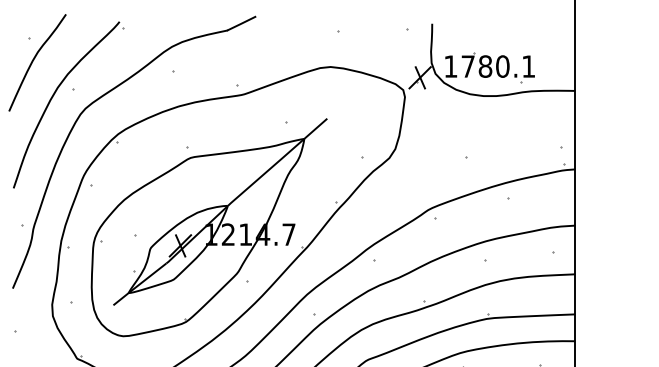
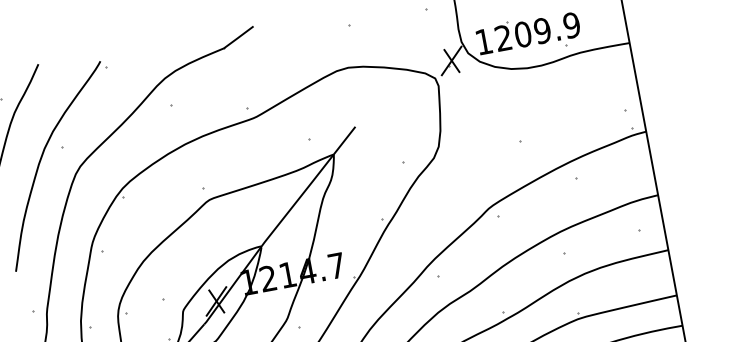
text: (498, 66) -> (537, 31), 1780.1 -> 1209.9

